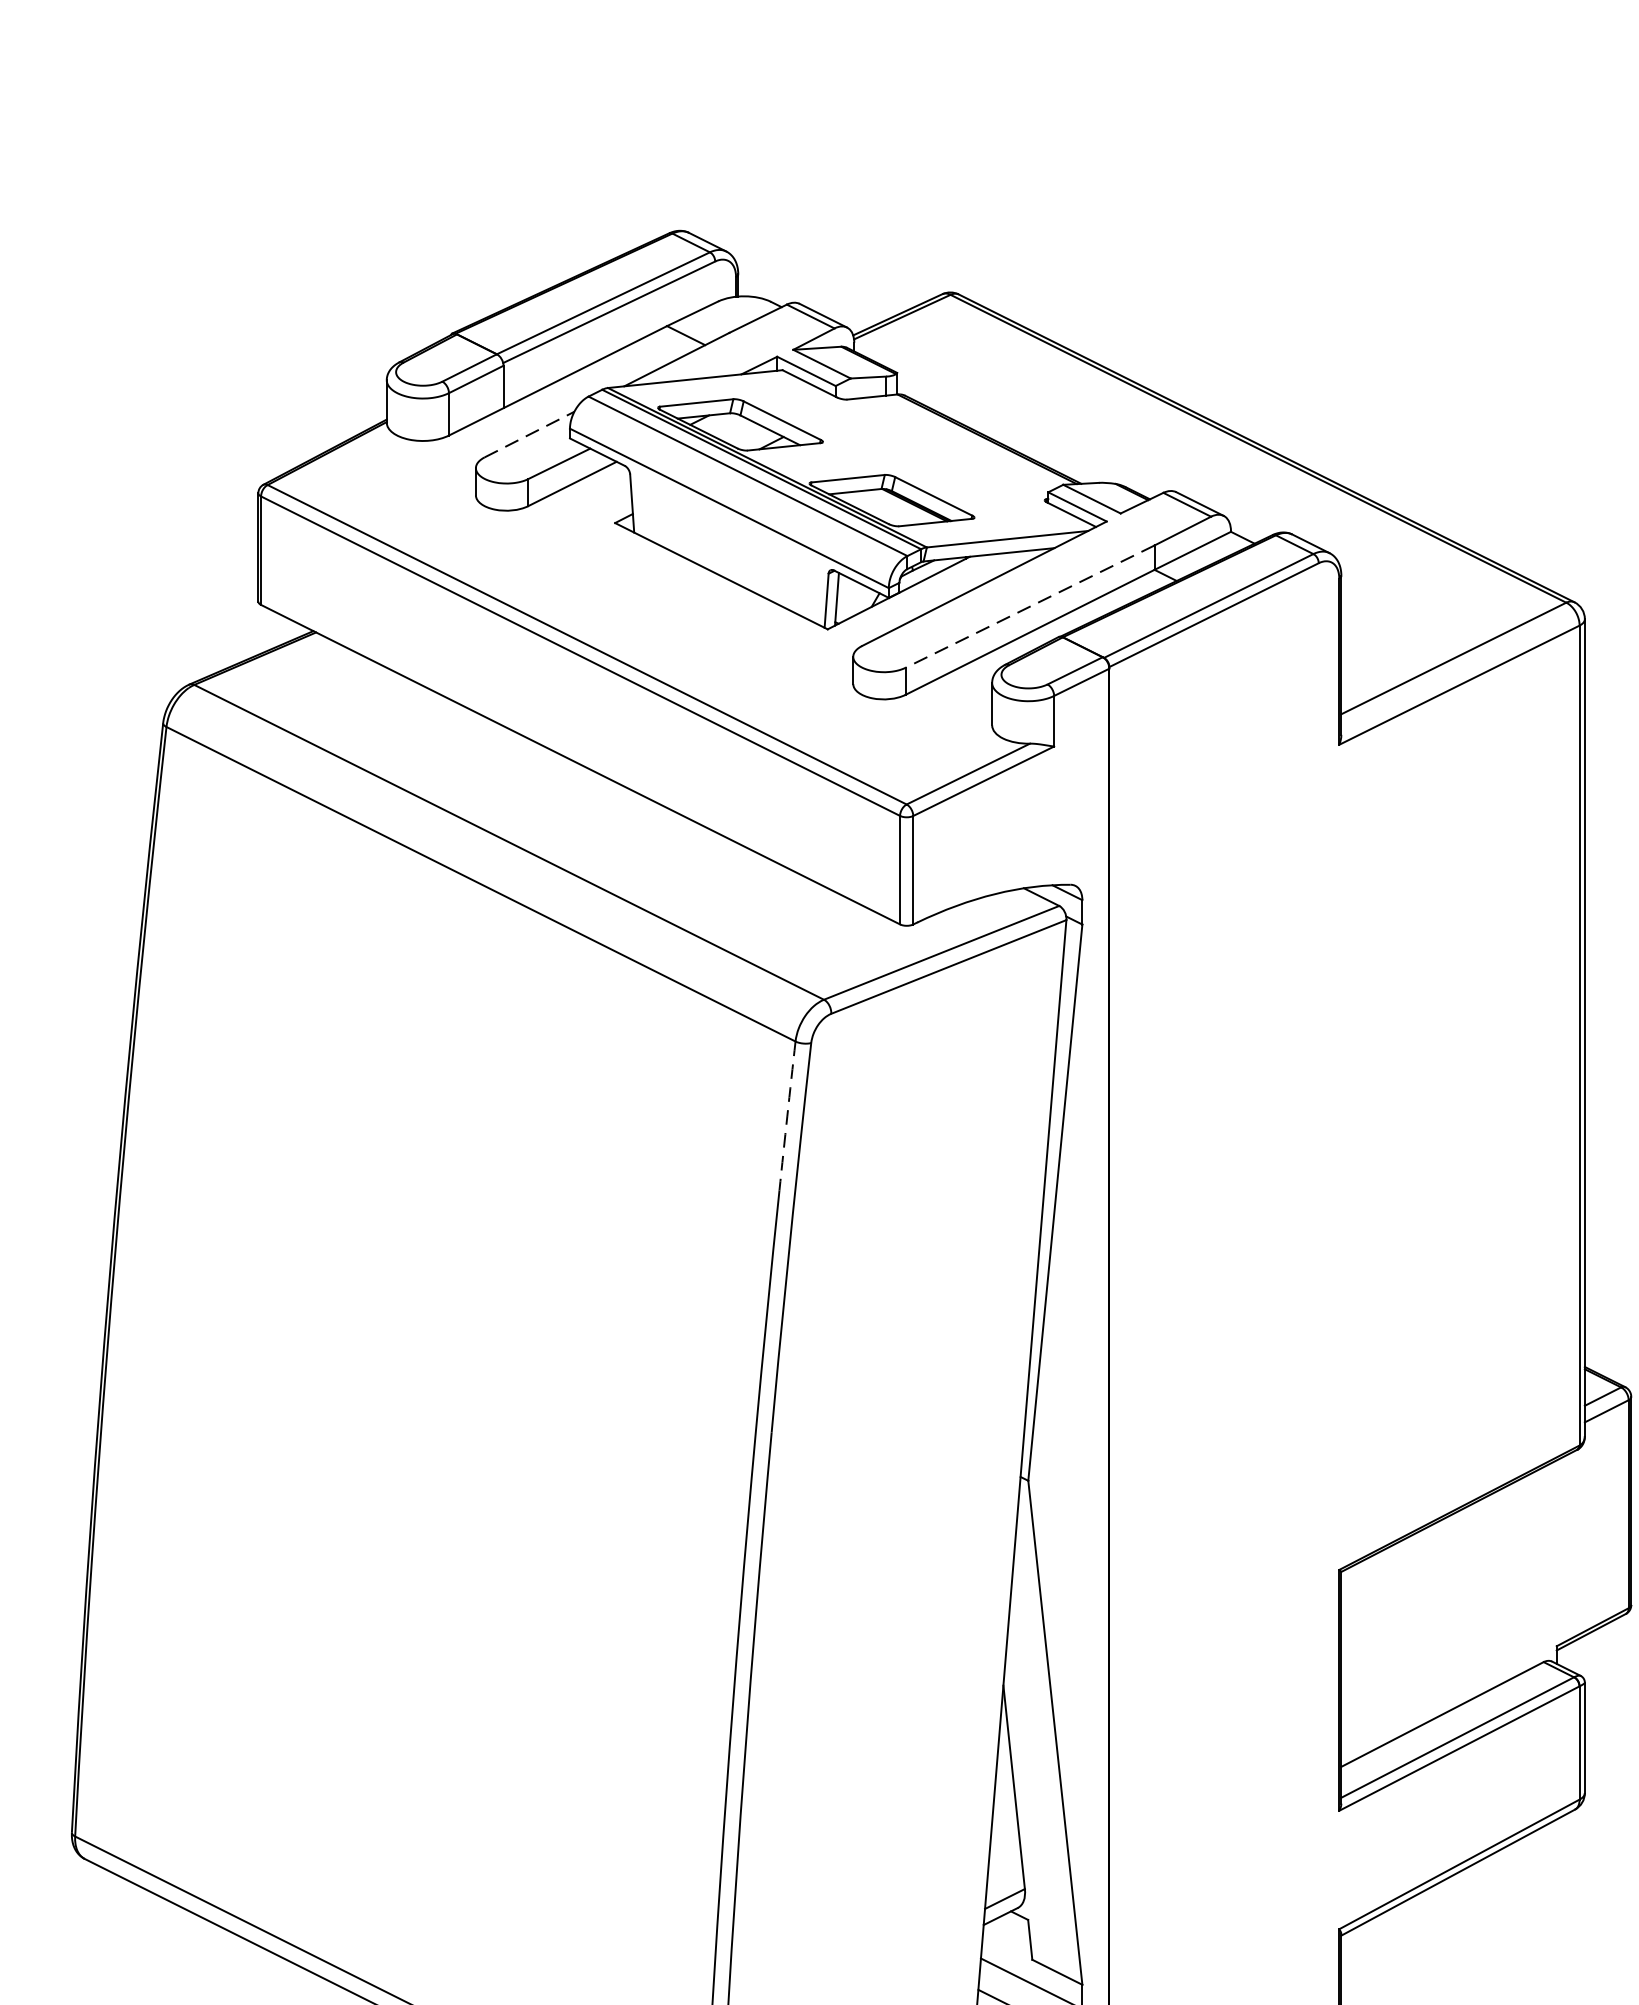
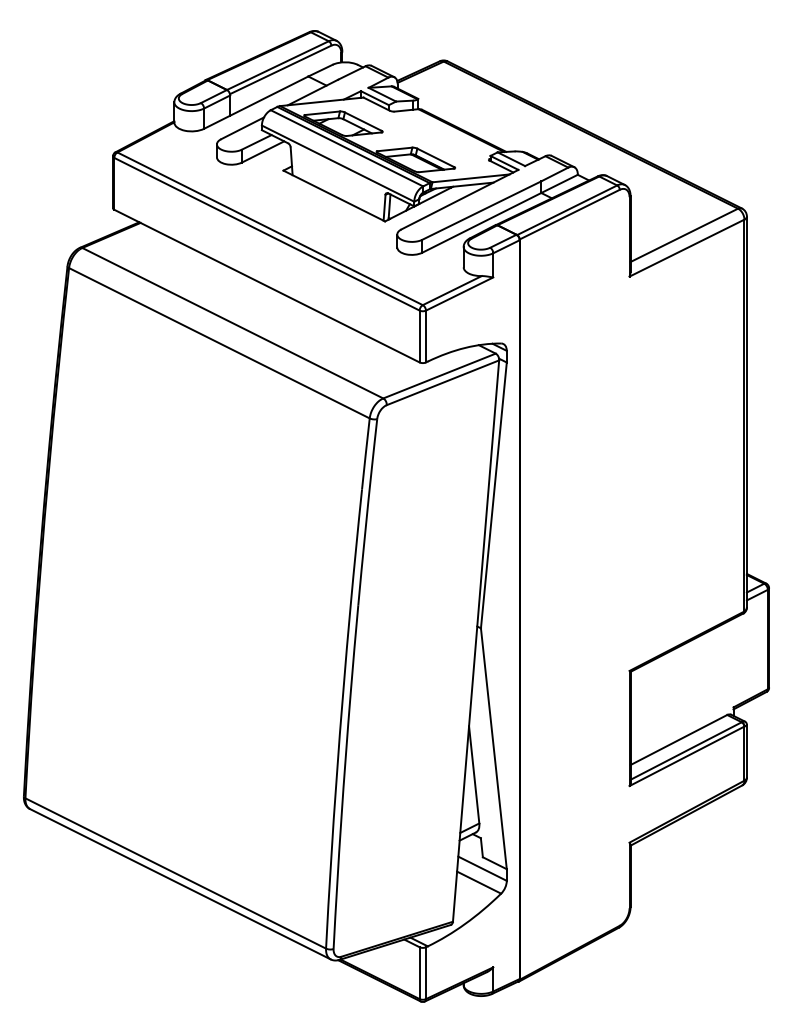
line: (531, 434) -> (243, 128), dashed -> solid
line: (1029, 606) -> (481, 210), dashed -> solid
arc: (786, 1117) -> (365, 454), dashed -> solid

